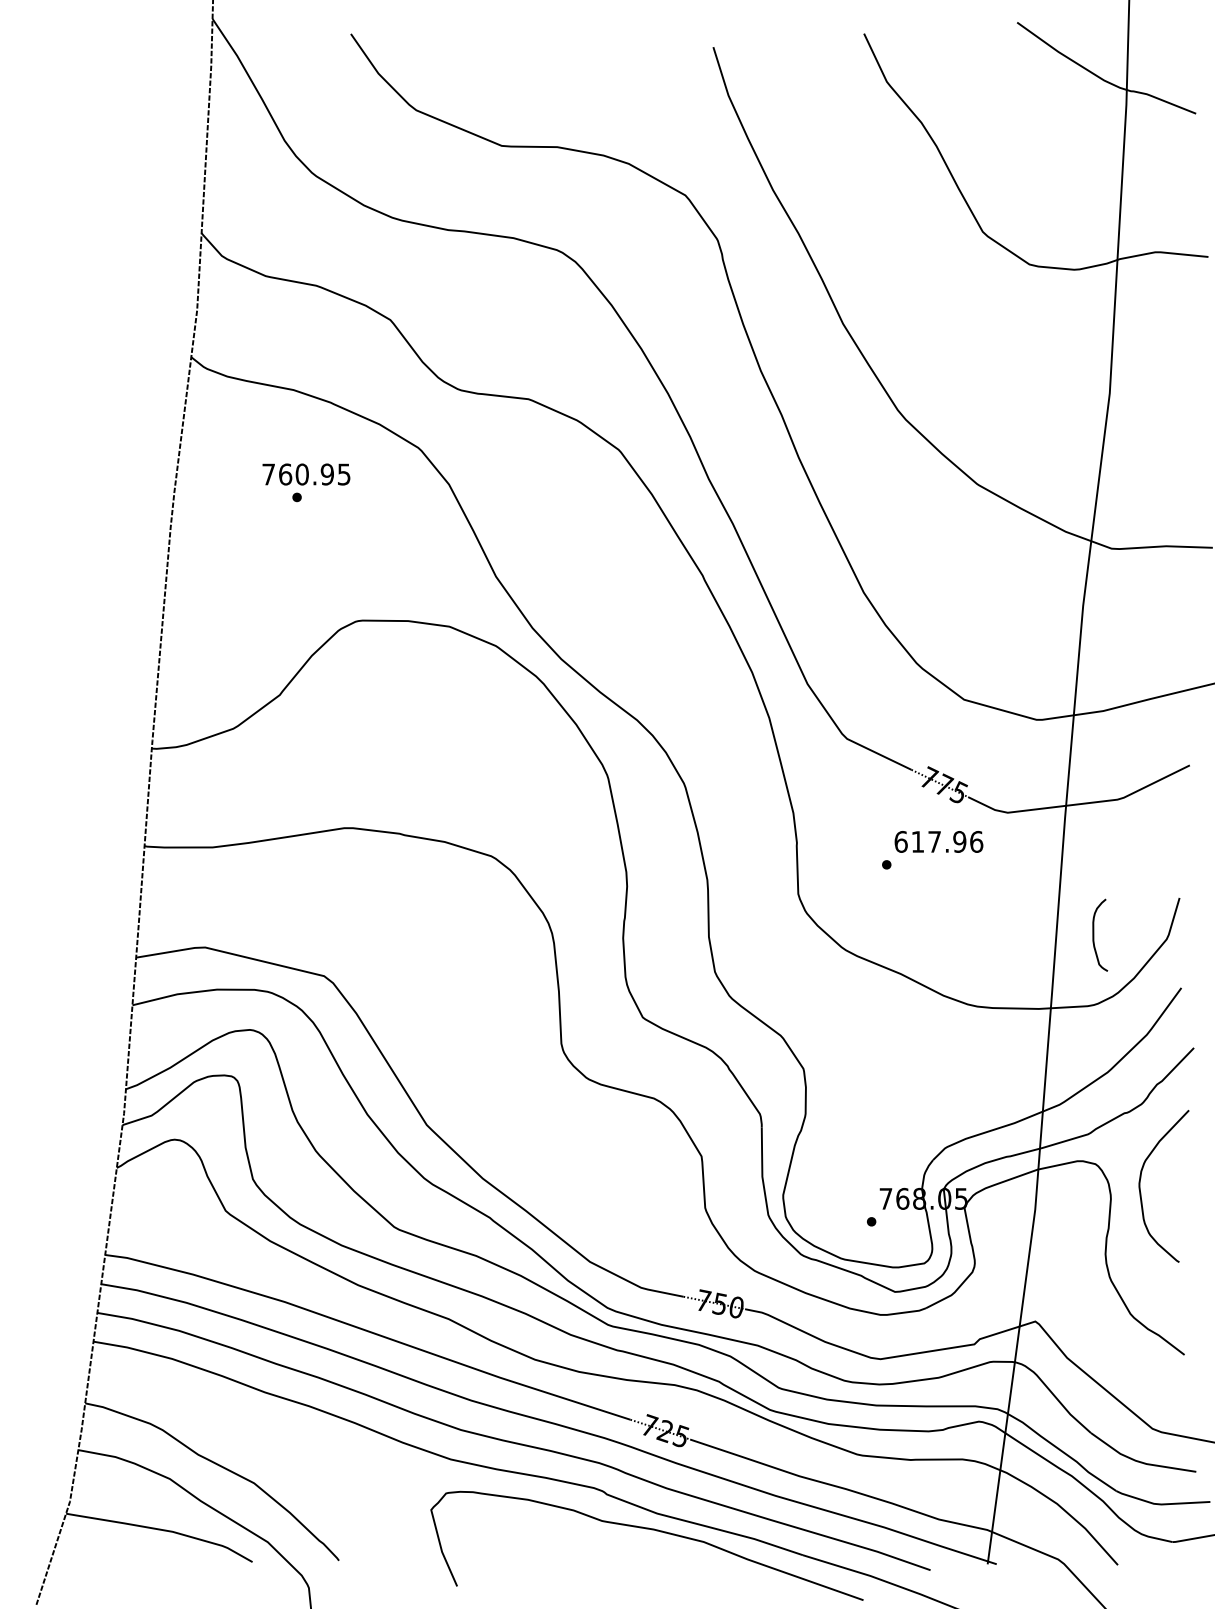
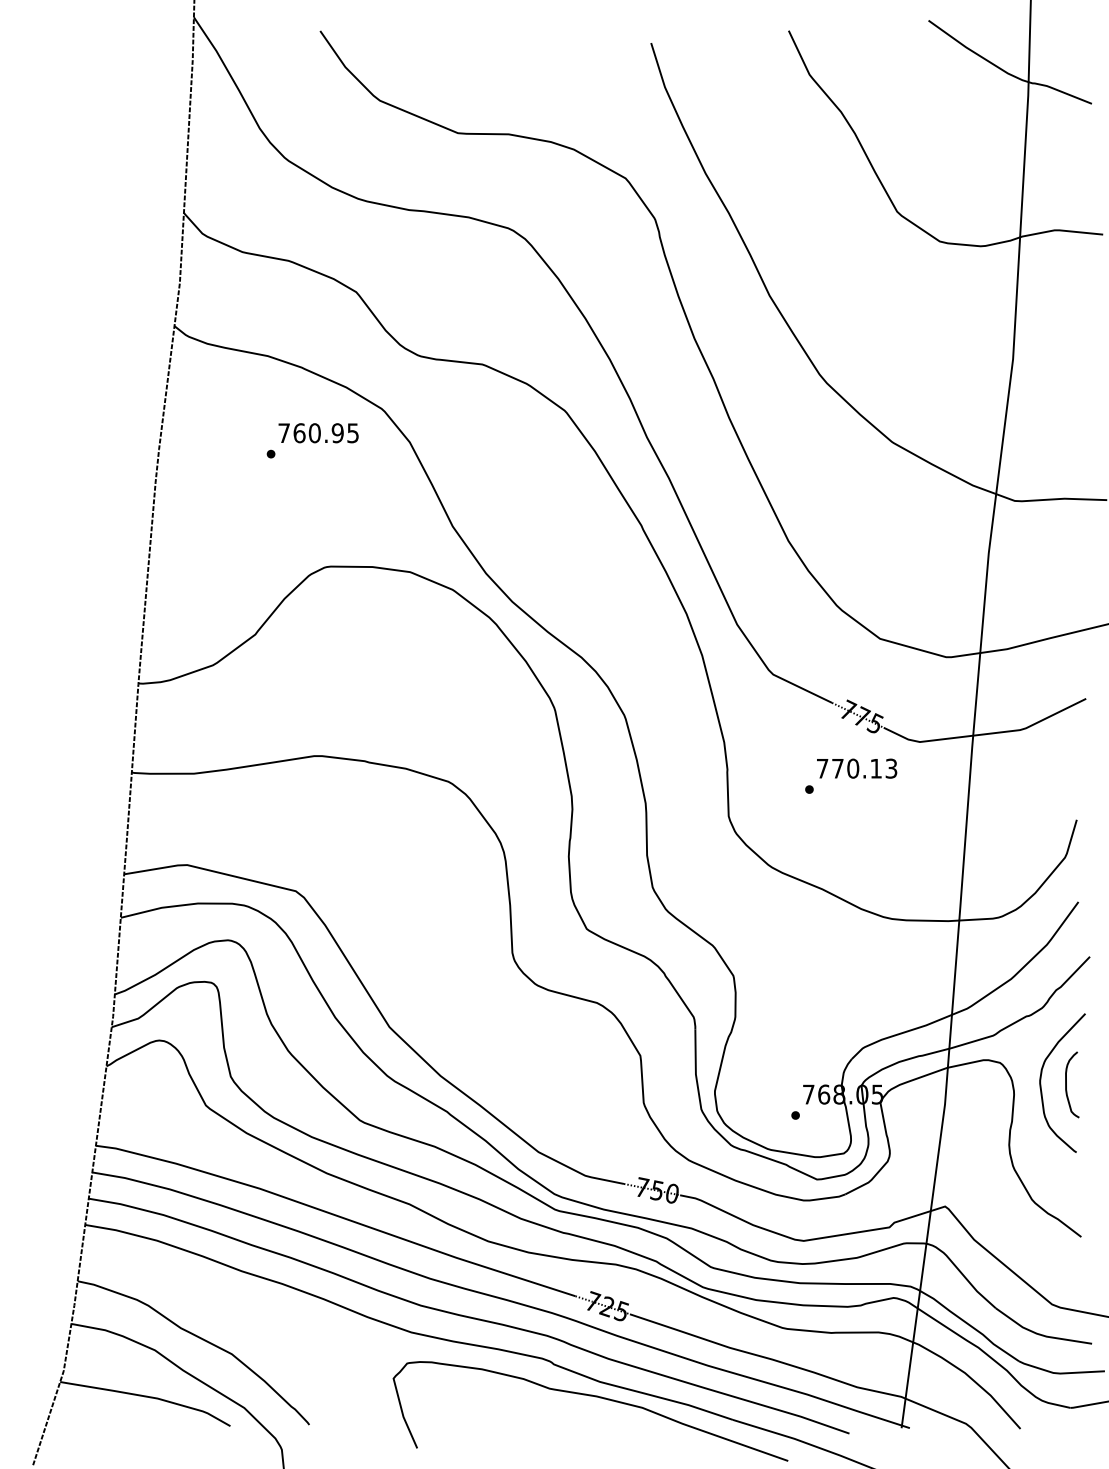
text: (306, 474) -> (318, 433), moved
text: (938, 841) -> (856, 768), 617.96 -> 770.13
curve: (1093, 934) -> (1066, 1084), moved

